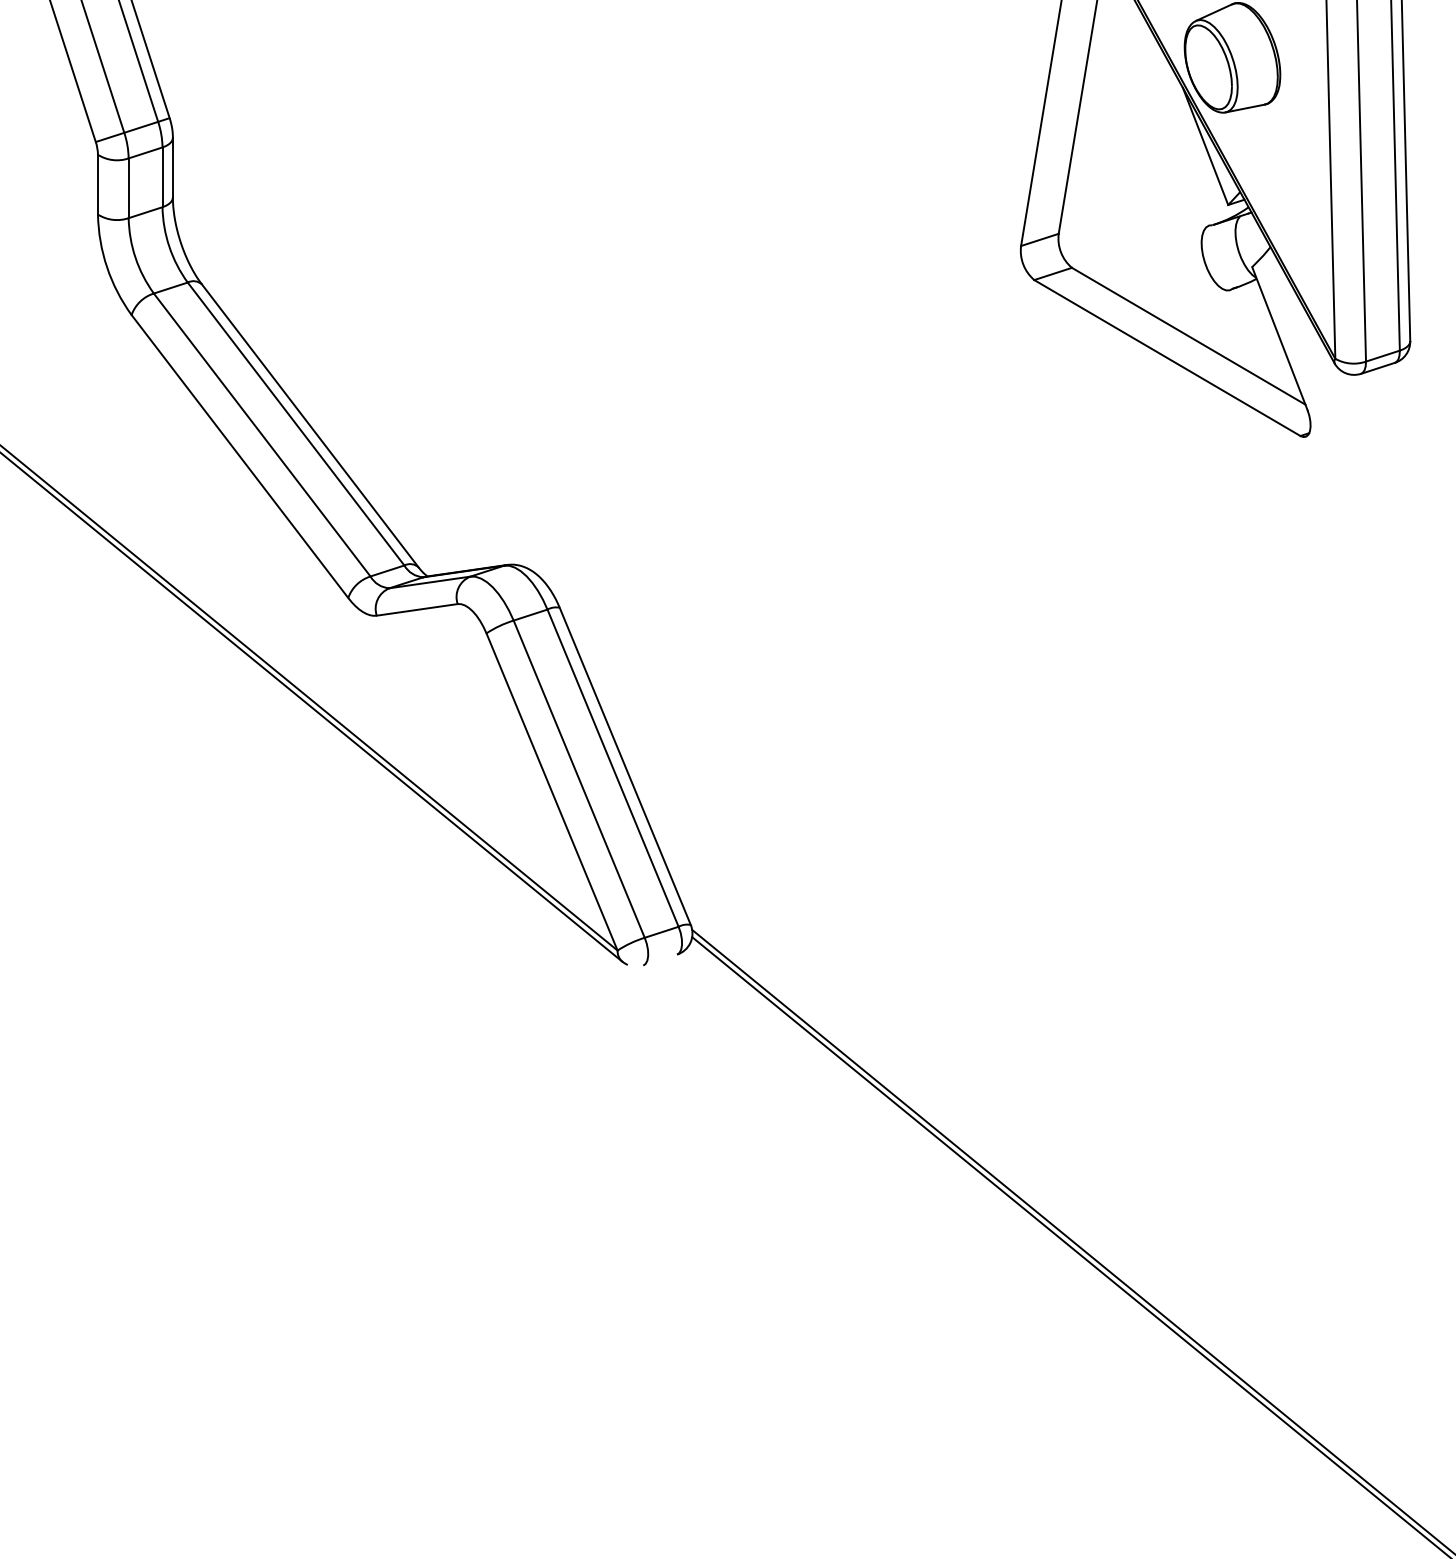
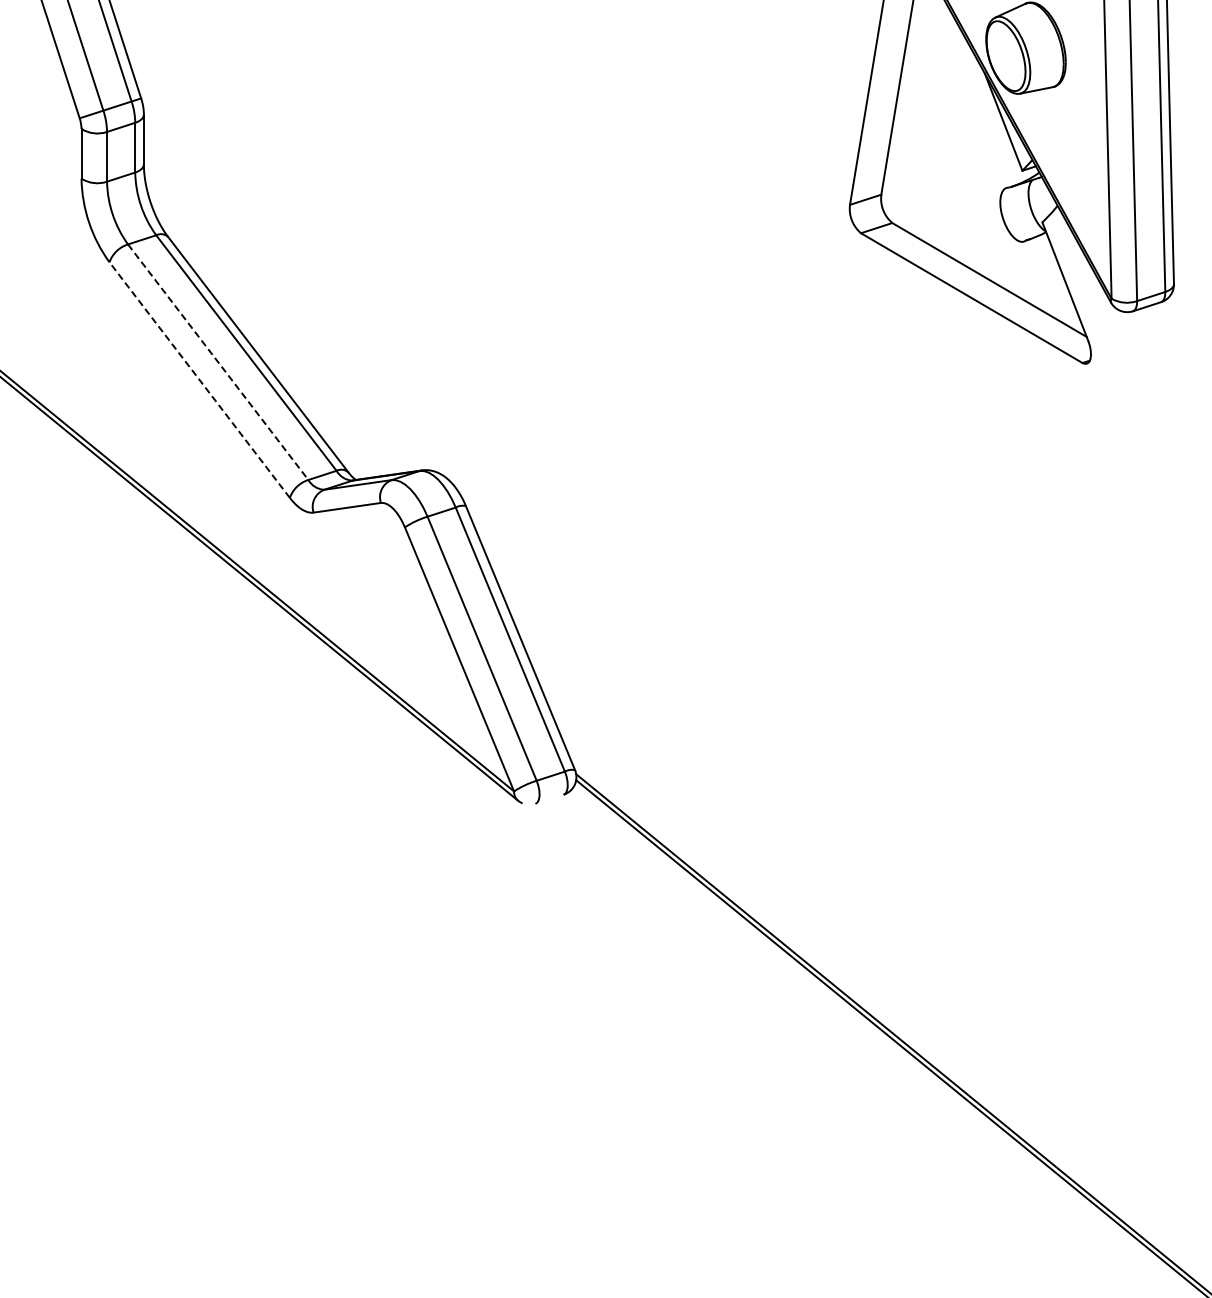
line: (262, 435) -> (218, 362), solid -> dashed
line: (239, 455) -> (199, 379), solid -> dashed

